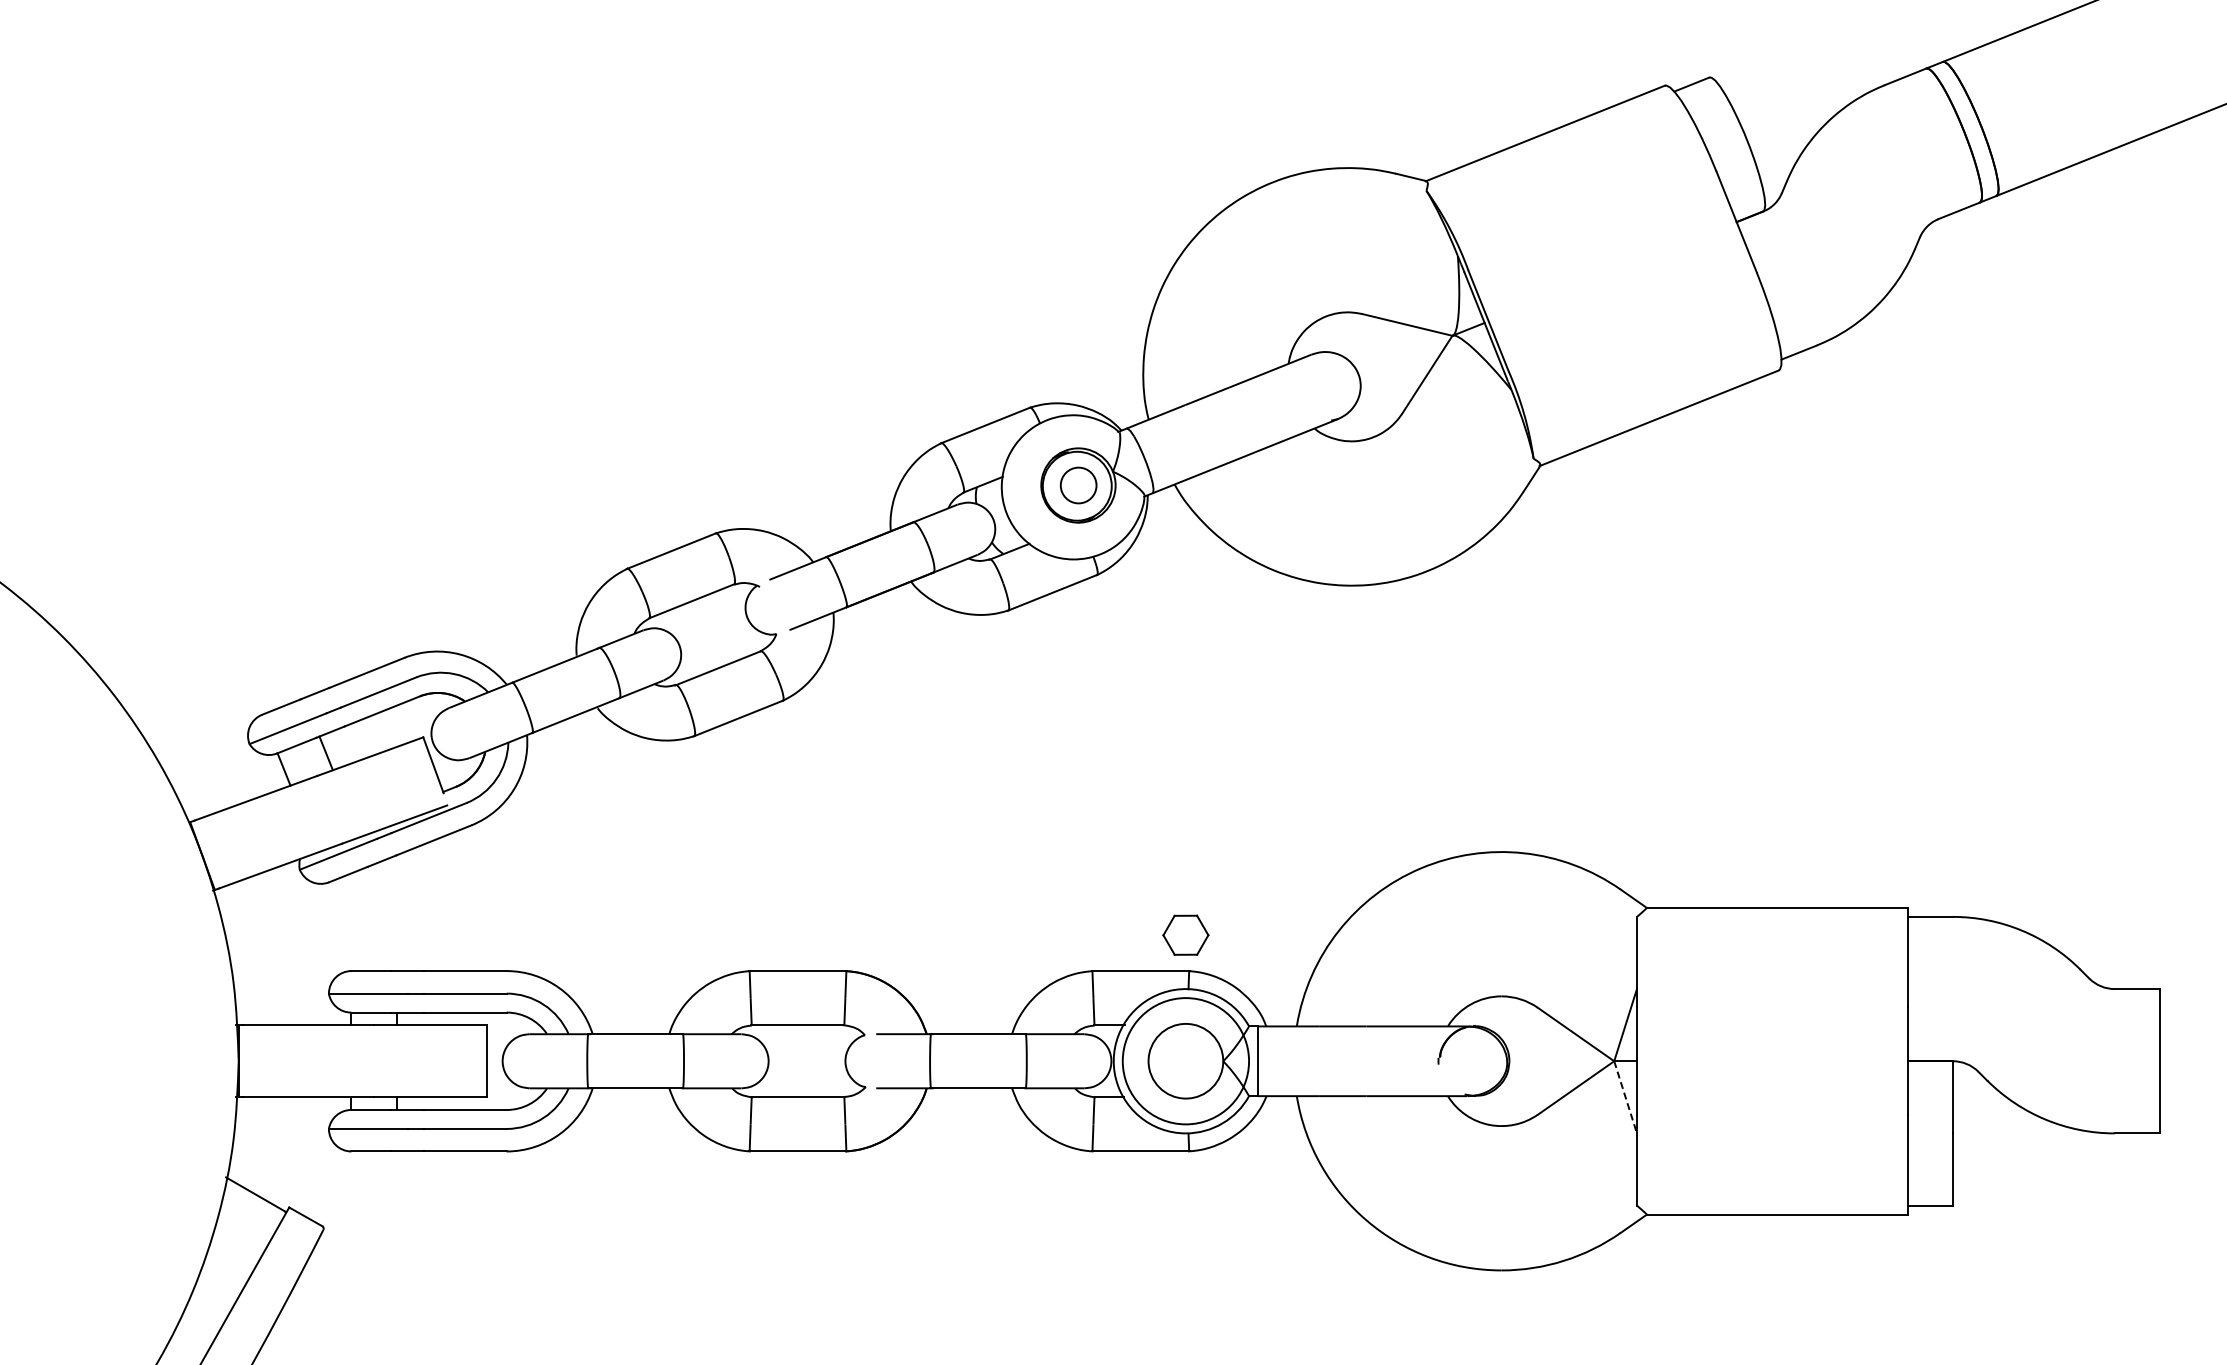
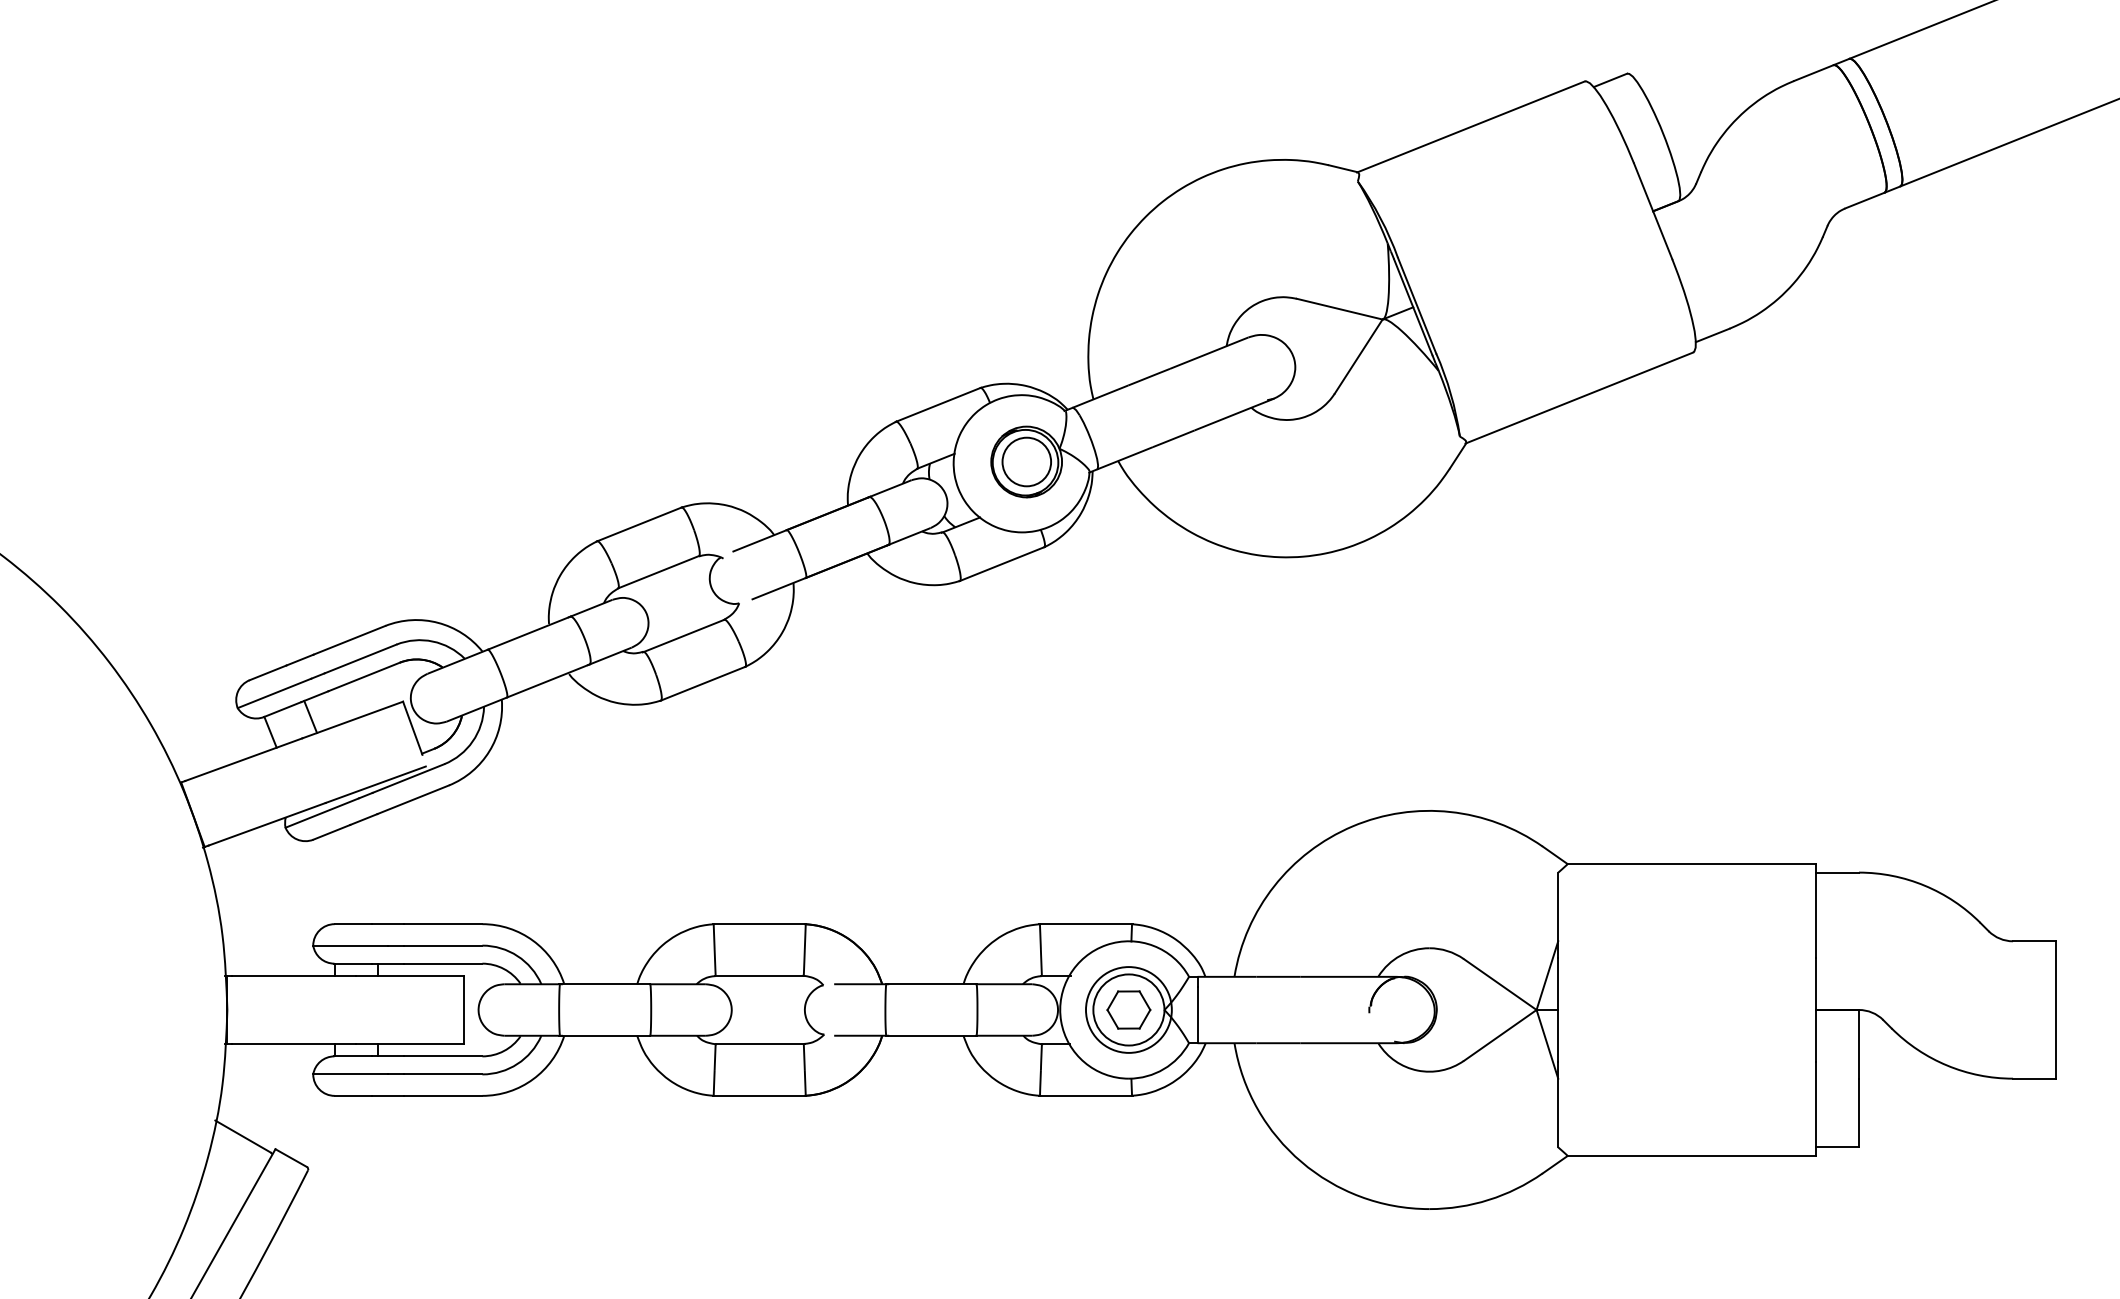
circle: (1078, 485) -> (1026, 461), size x1.43
part: (1185, 934) -> (1128, 1009), moved
circle: (1185, 1061) -> (1128, 1010), size x0.71
line: (1625, 1097) -> (1547, 1044), dashed -> solid

